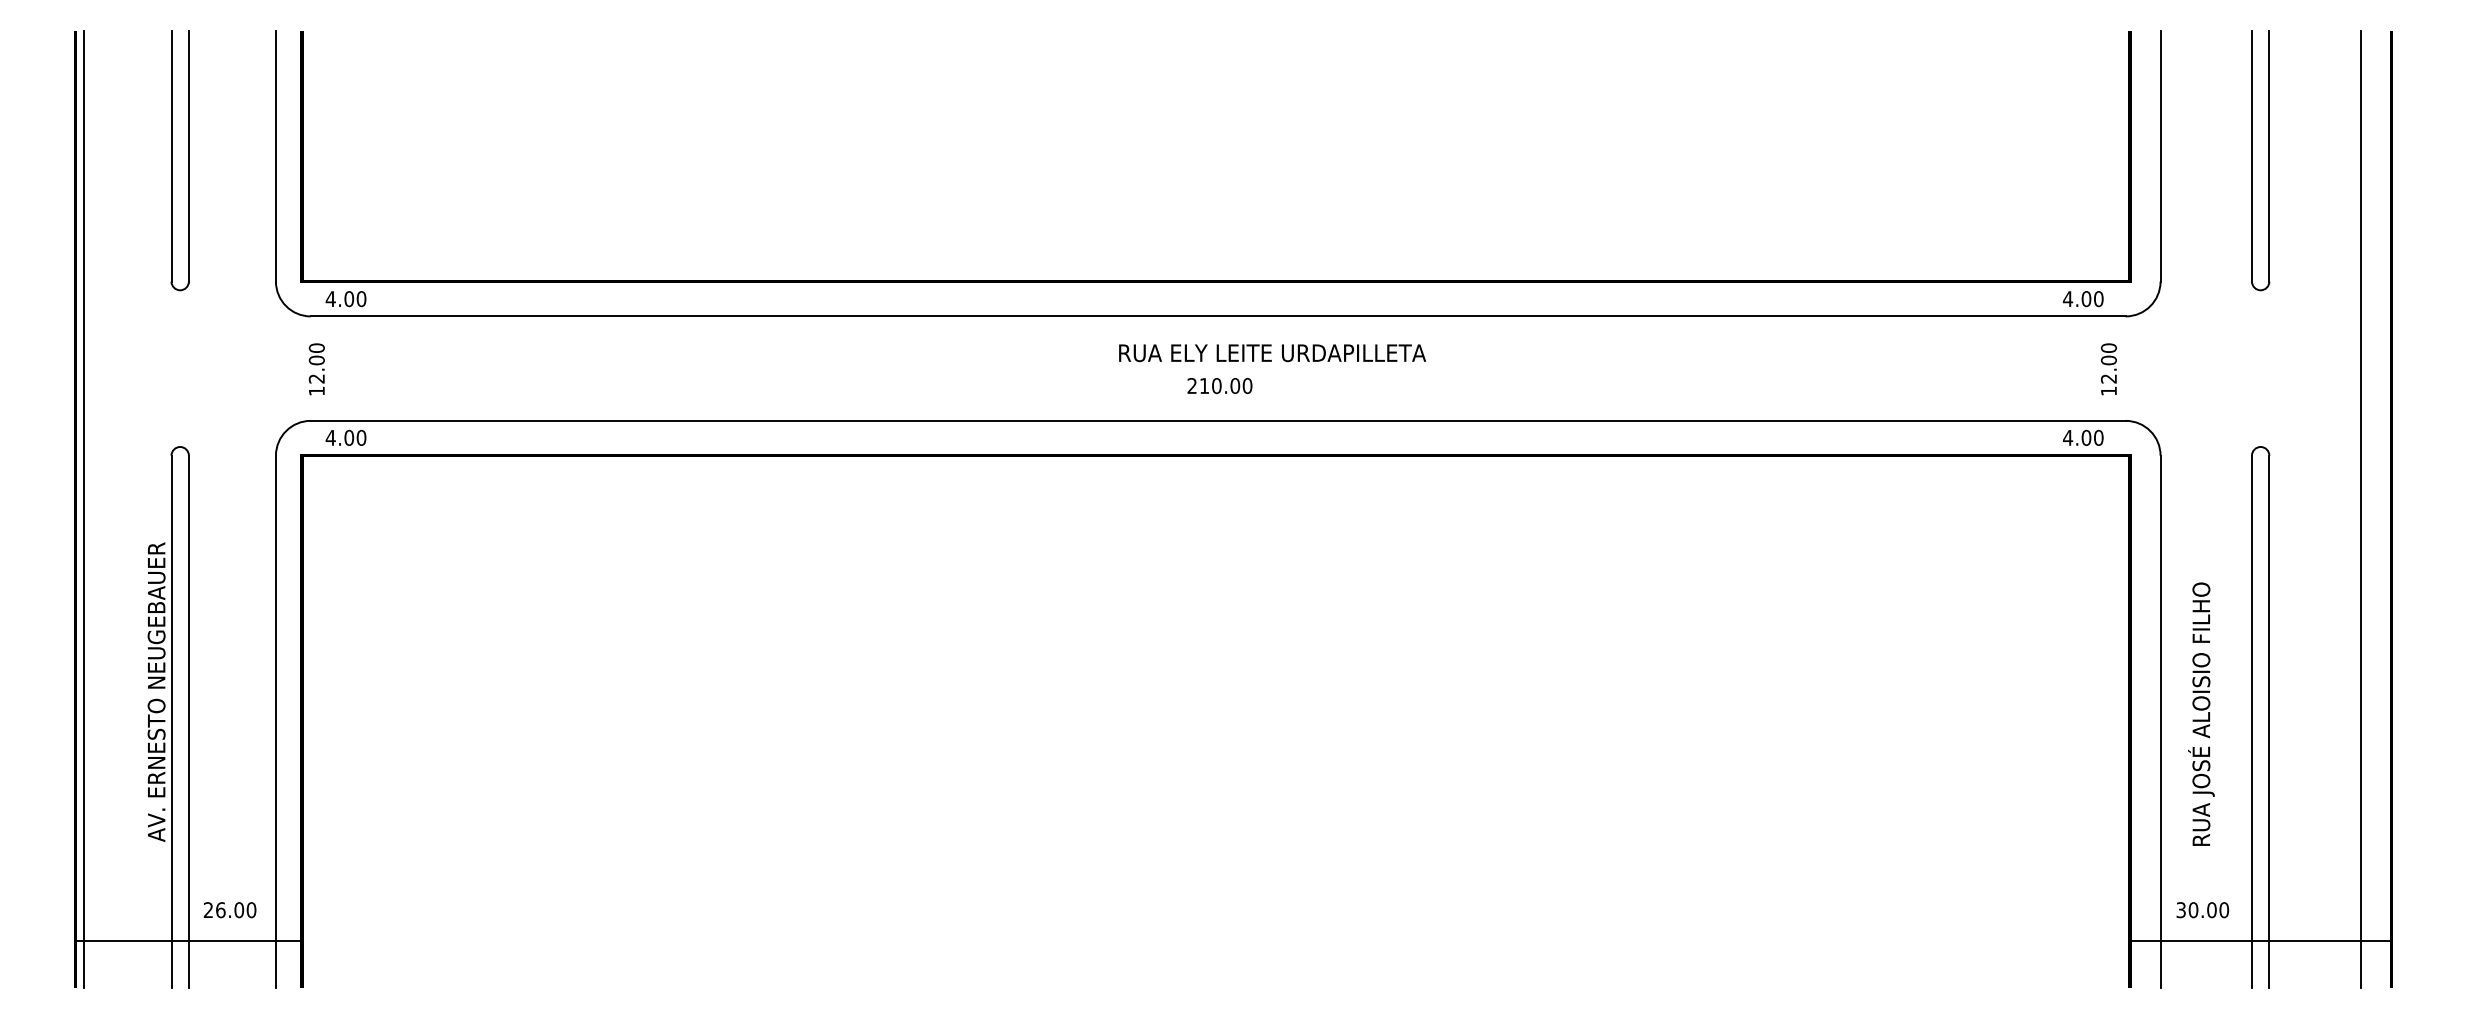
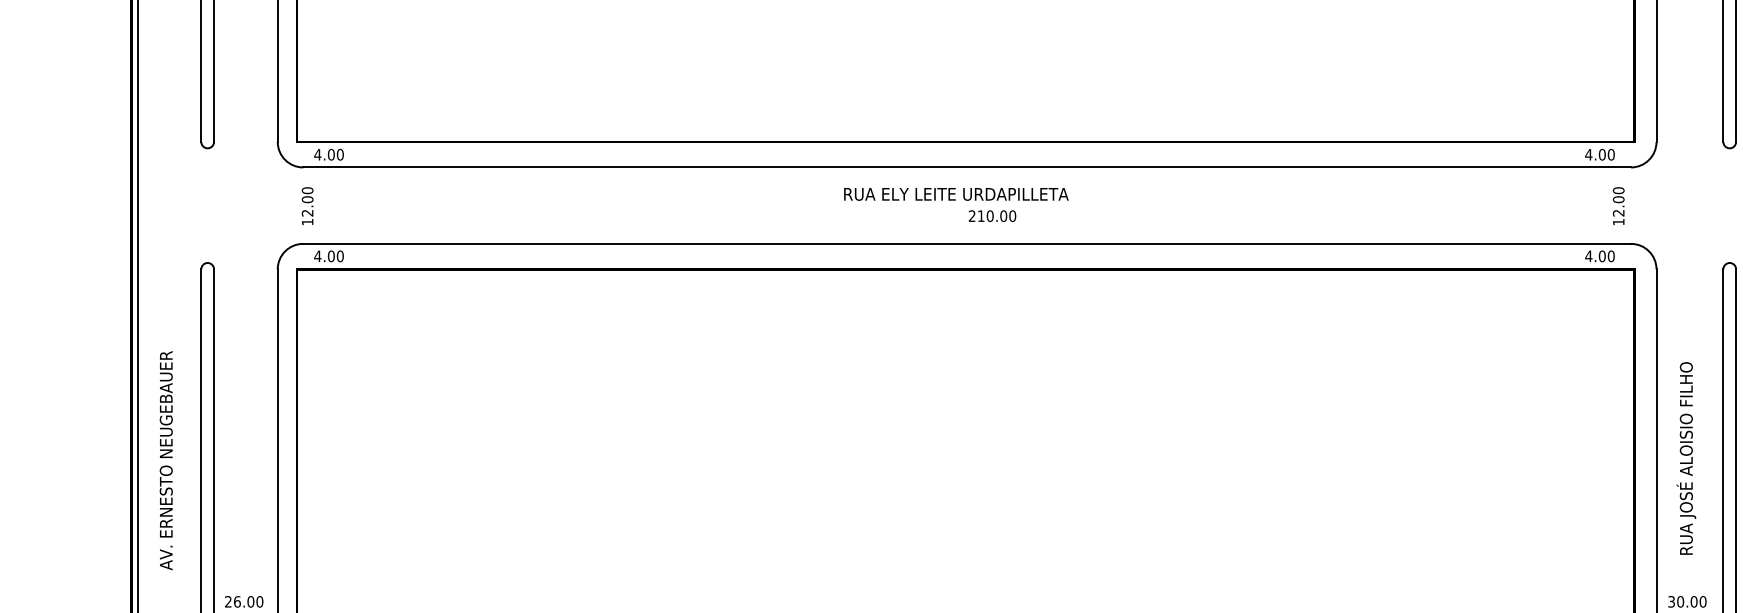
text: (1272, 353) -> (956, 194), moved
text: (1219, 385) -> (992, 215), moved
text: (156, 691) -> (166, 460), moved

